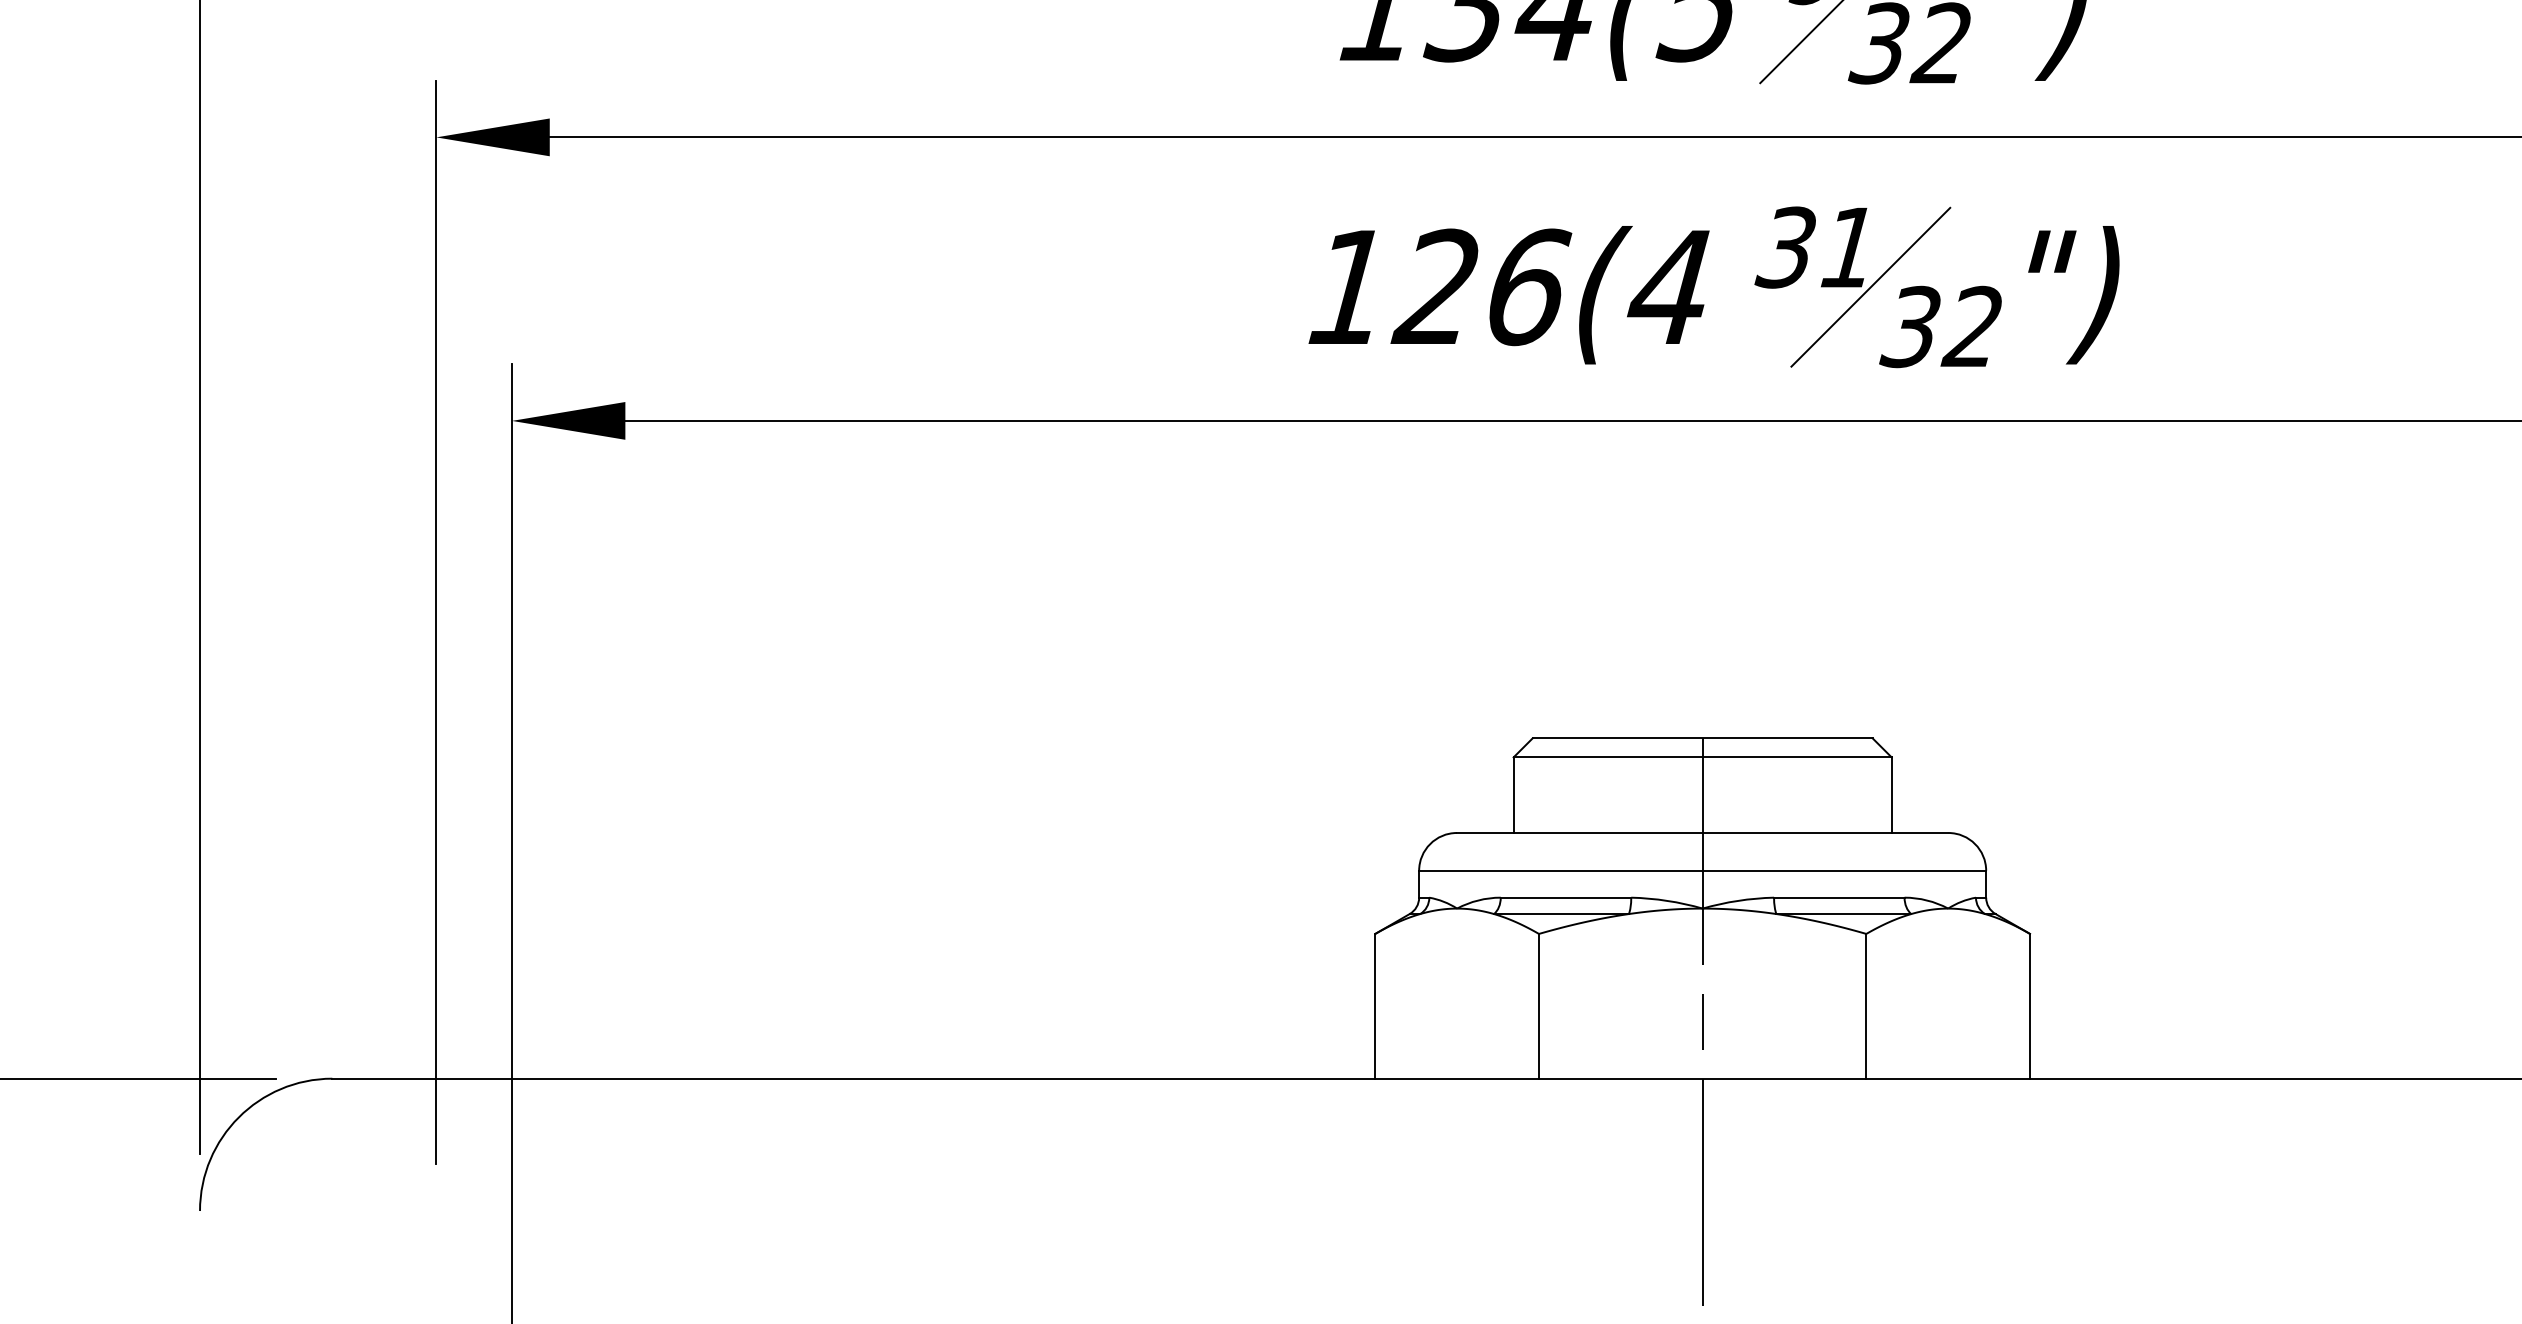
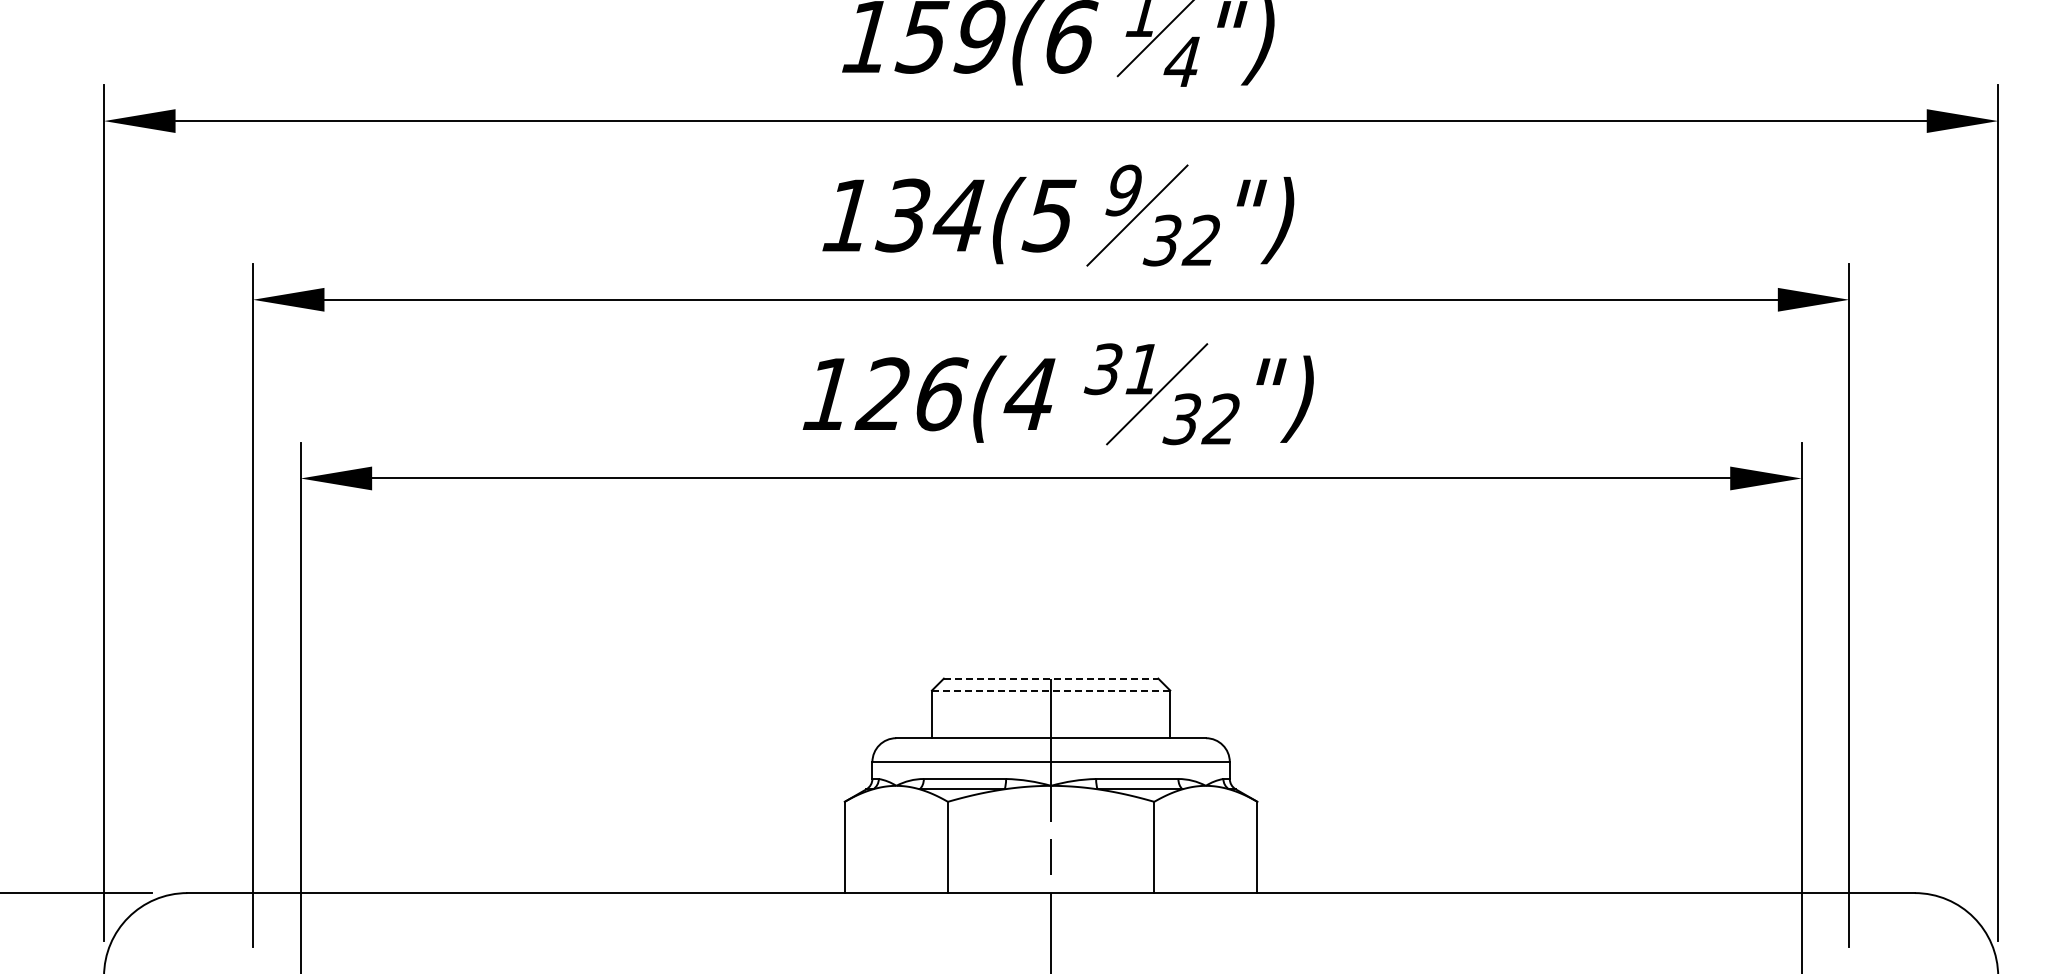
line: (1703, 738) -> (1051, 678), solid -> dashed
line: (1701, 757) -> (1050, 690), solid -> dashed

